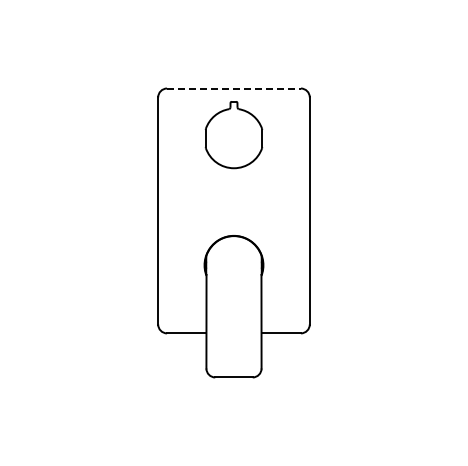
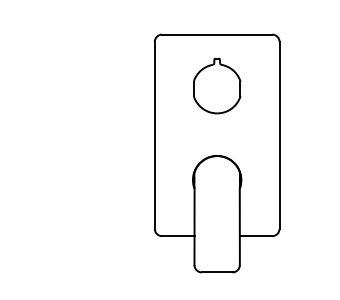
line: (233, 88) -> (216, 34), dashed -> solid
part: (233, 135) -> (216, 86), moved

